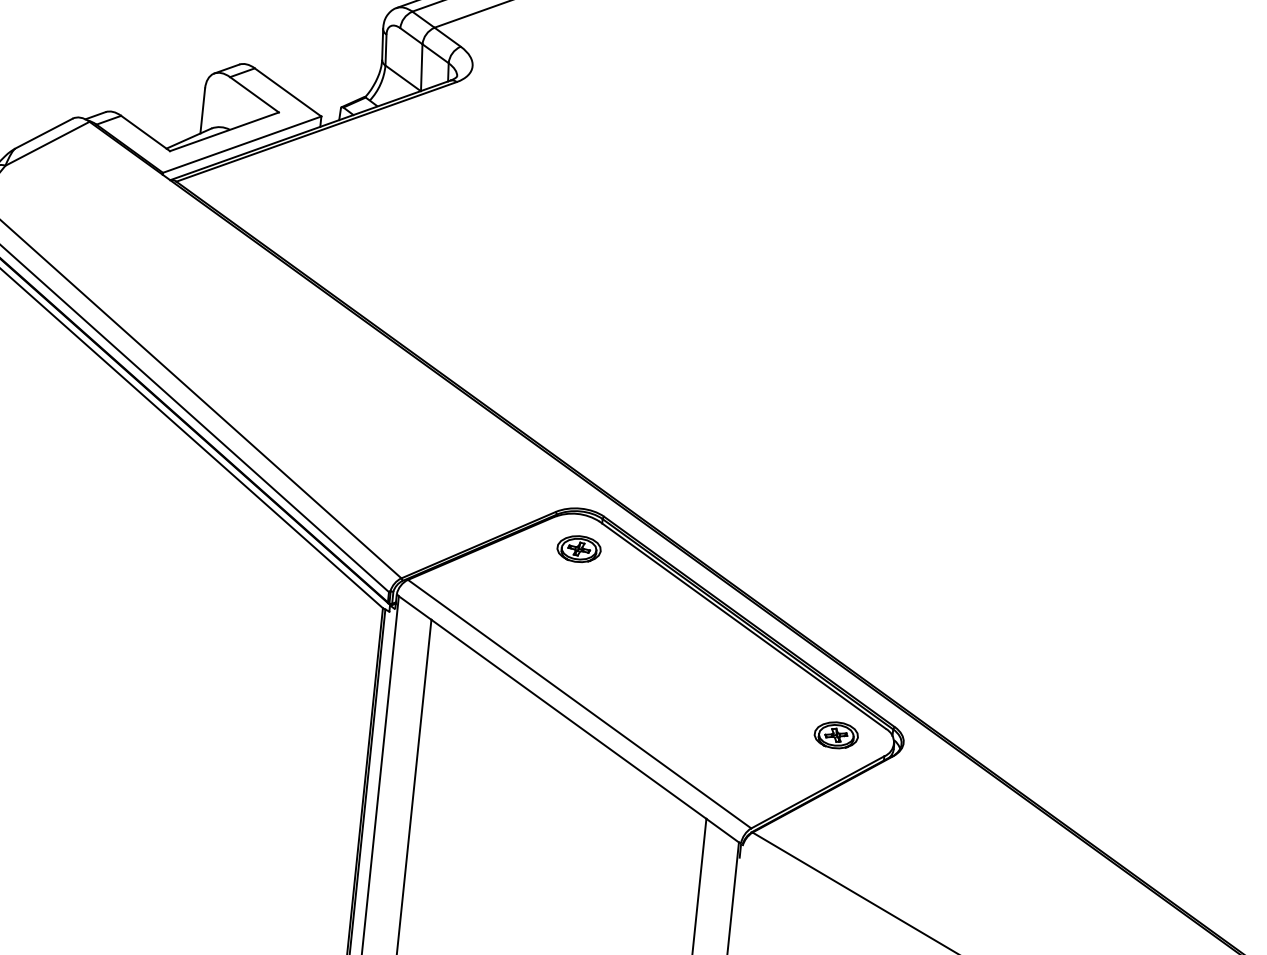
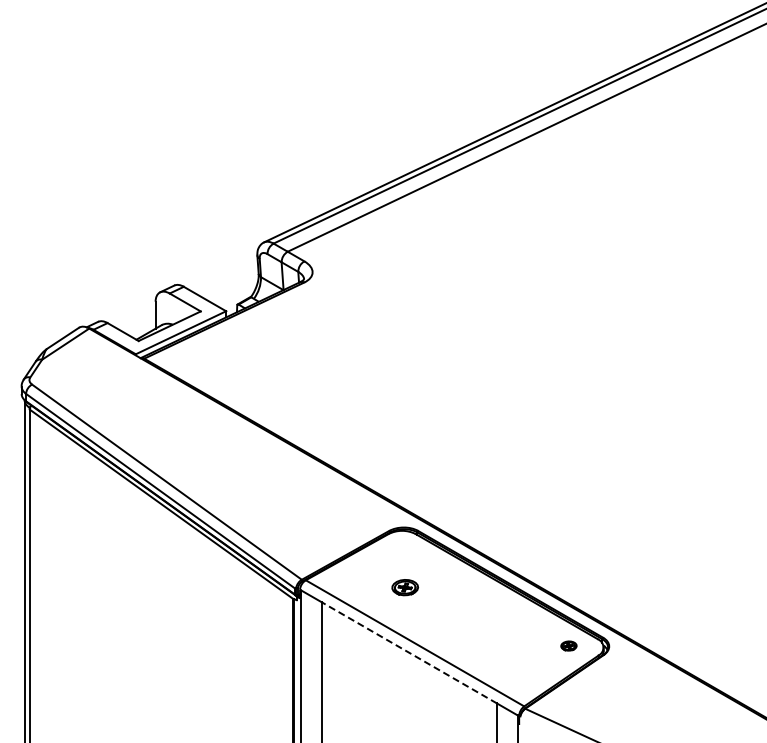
part: (577, 548) -> (404, 587), moved
line: (568, 718) -> (409, 652), solid -> dashed
part: (835, 734) -> (568, 645), size x0.6

